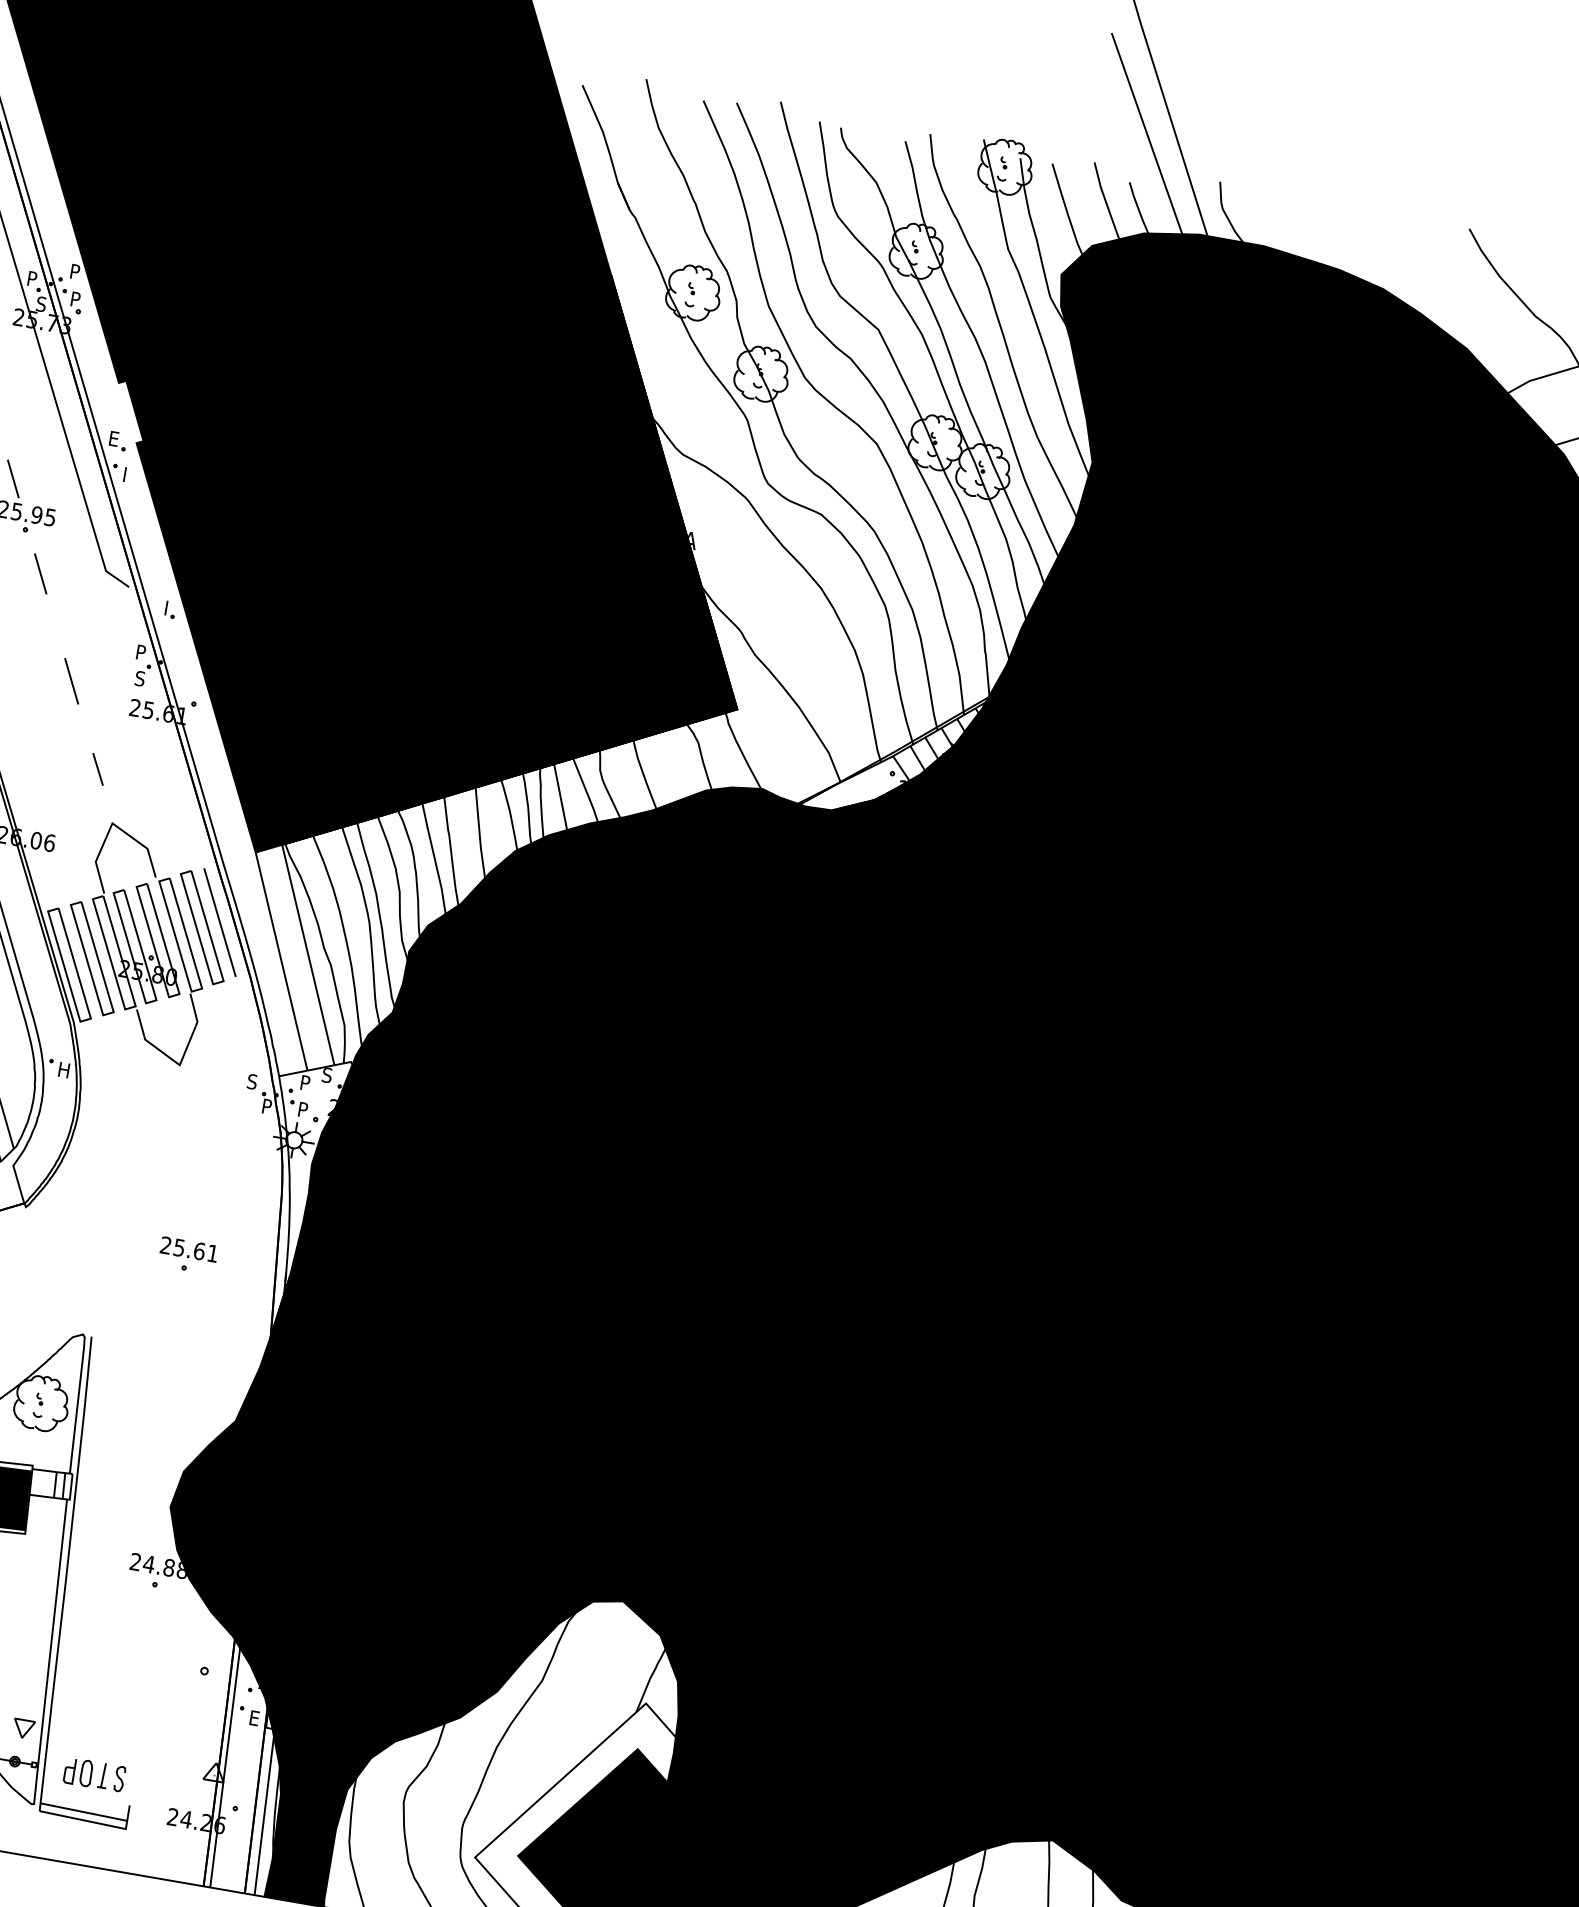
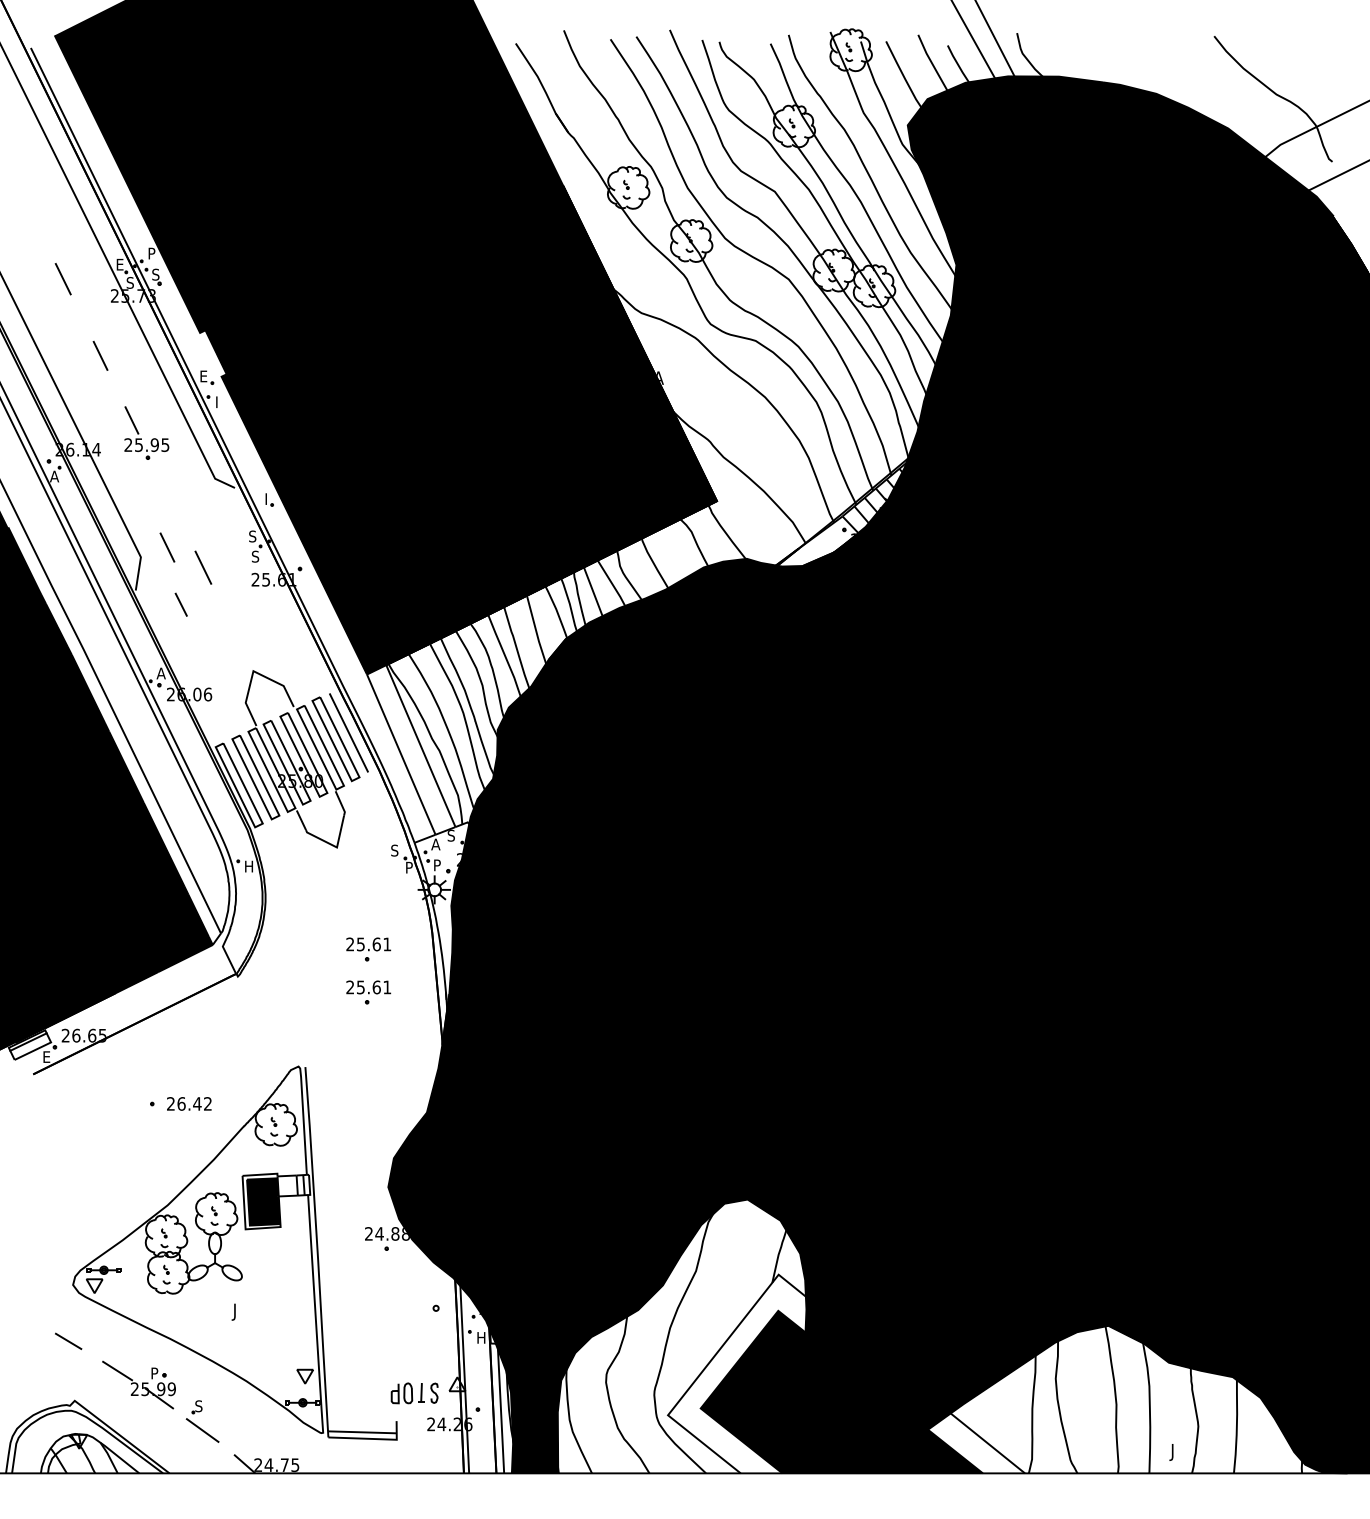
text: (32, 278) -> (120, 264), P -> E
text: (75, 299) -> (155, 274), P -> S
line: (40, 573) -> (167, 547), moved
text: (140, 652) -> (252, 536), P -> S
line: (97, 768) -> (180, 604), moved
text: (305, 1082) -> (435, 844), P -> A
part: (197, 1201) -> (368, 949), added
text: (255, 1717) -> (481, 1337), E -> H
part: (94, 1774) -> (414, 1393), moved

